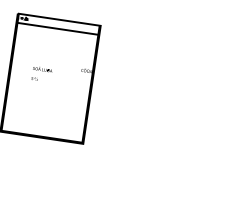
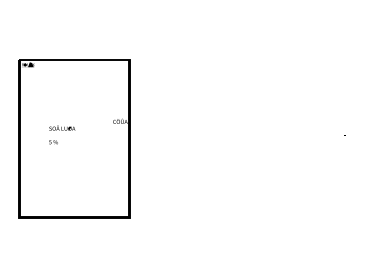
line: (58, 28) -> (74, 71), removed

